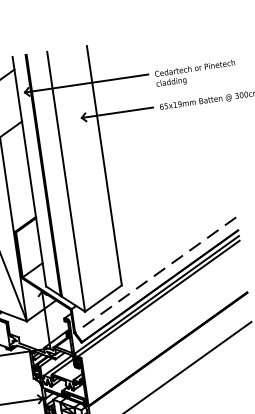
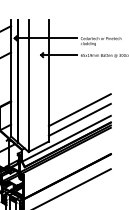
line: (173, 215) -> (79, 110), added
line: (175, 233) -> (79, 119), added
line: (155, 274) -> (66, 138), dashed -> solid

